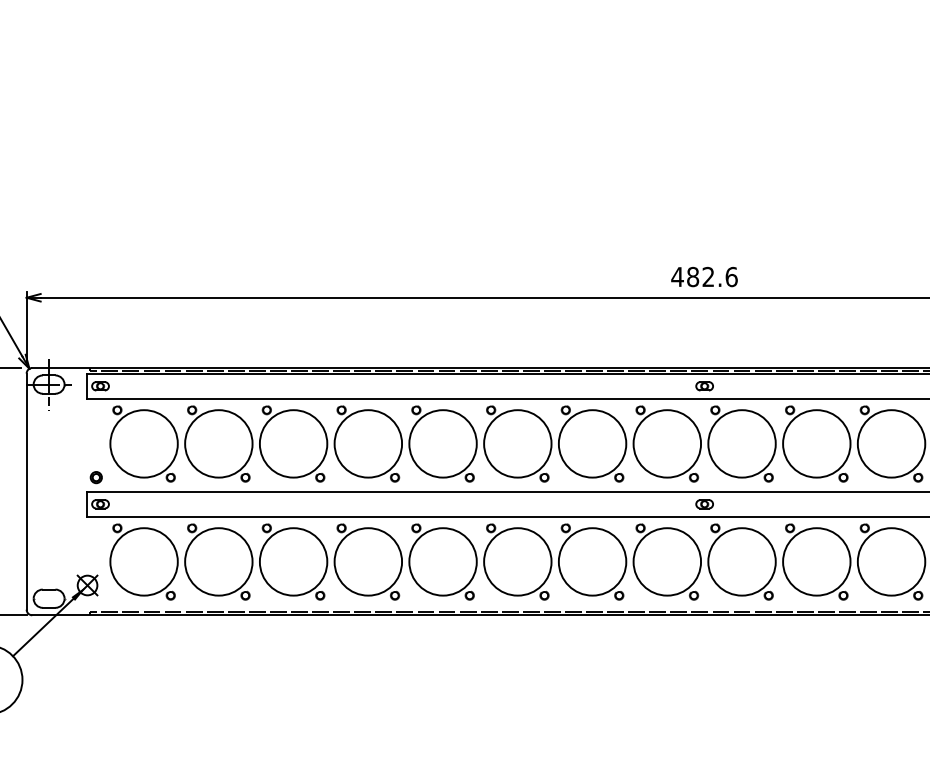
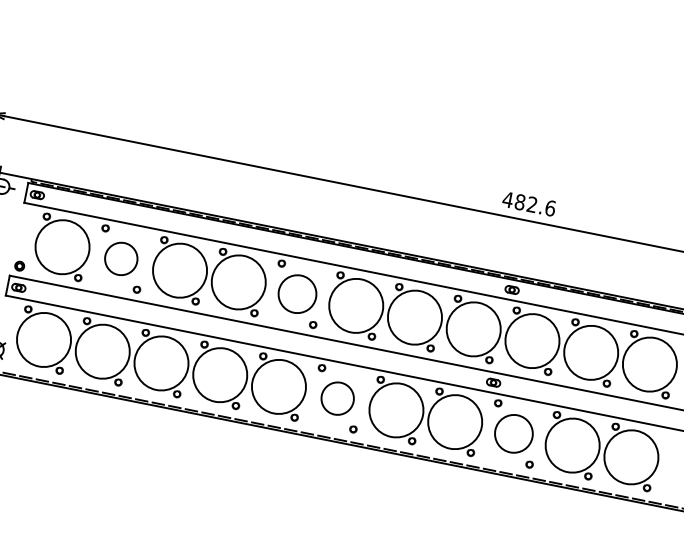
circle: (218, 443) -> (121, 258), size x0.6
circle: (442, 443) -> (297, 293), size x0.7
circle: (517, 561) -> (337, 398), size x0.6
circle: (741, 561) -> (513, 433), size x0.7

